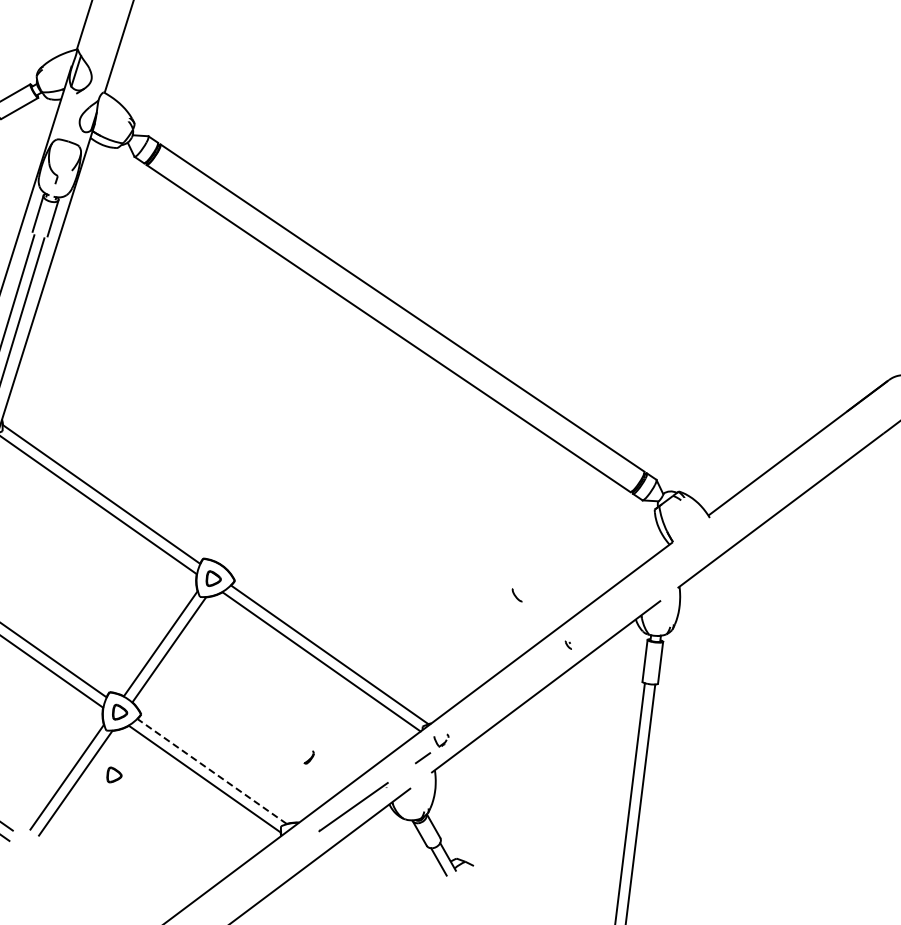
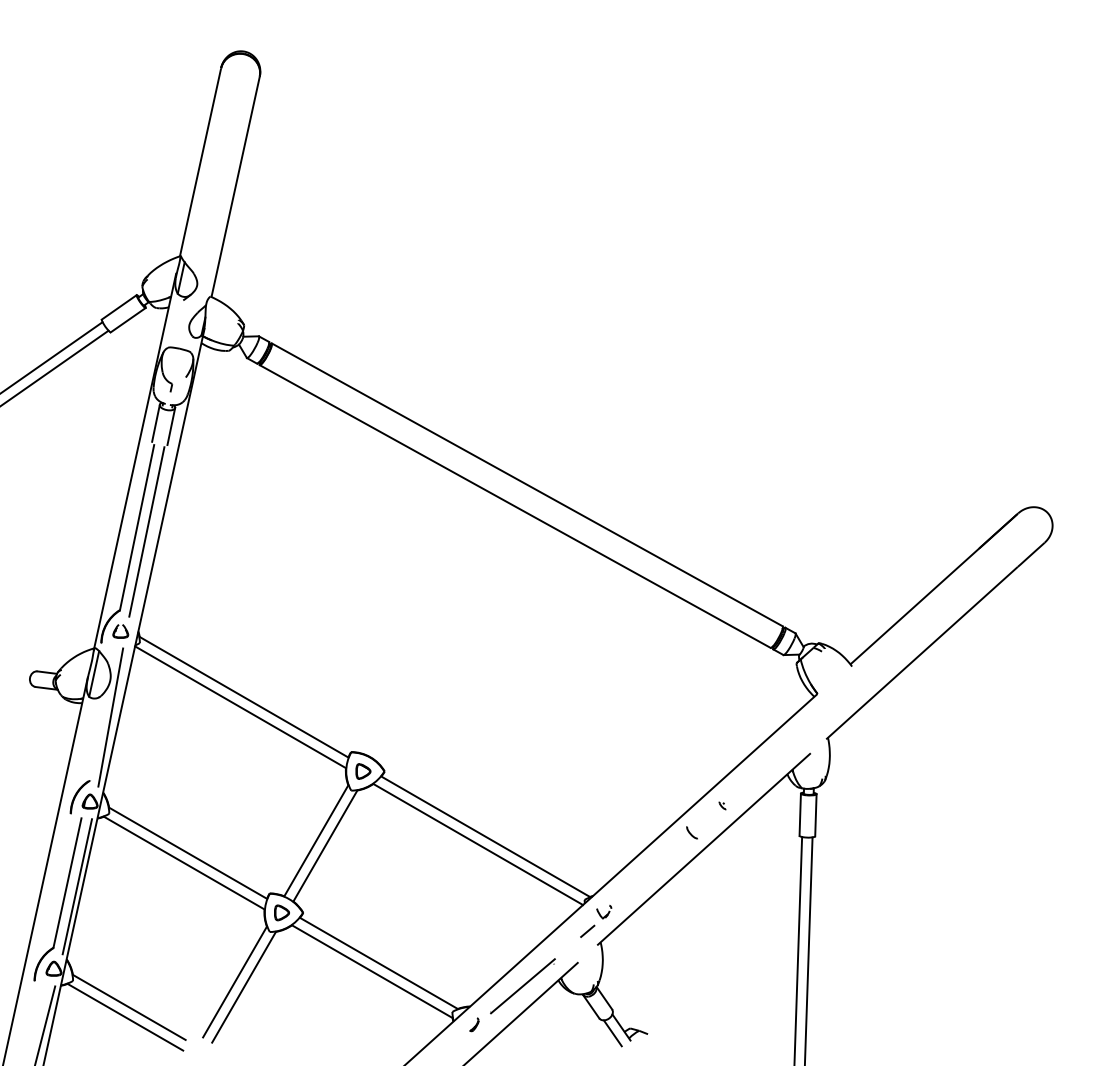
curve: (515, 594) -> (690, 832), moved
part: (309, 757) -> (474, 1024), moved
line: (211, 771) -> (378, 963), dashed -> solid
part: (114, 774) -> (281, 975), removed

